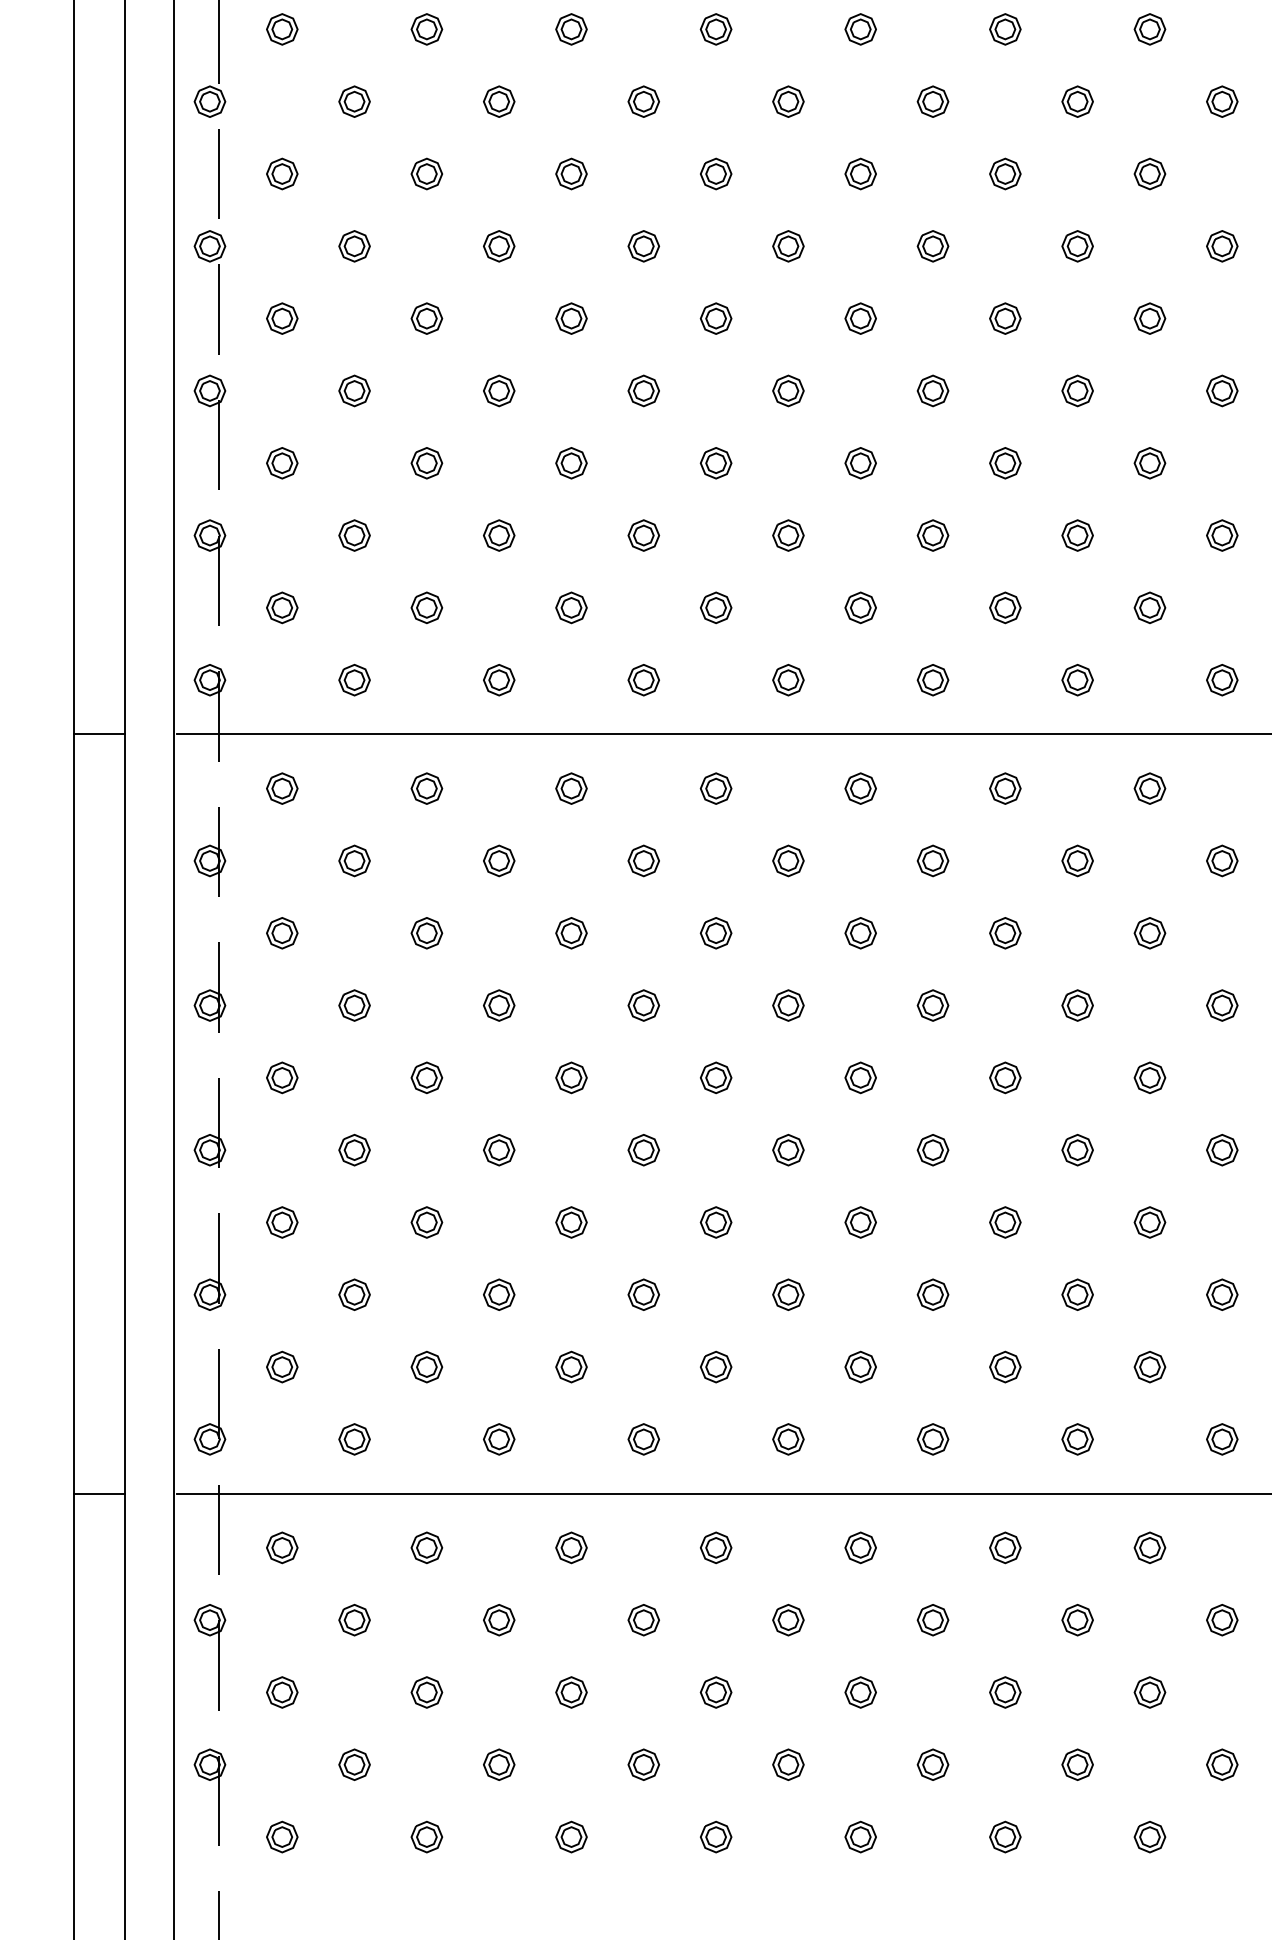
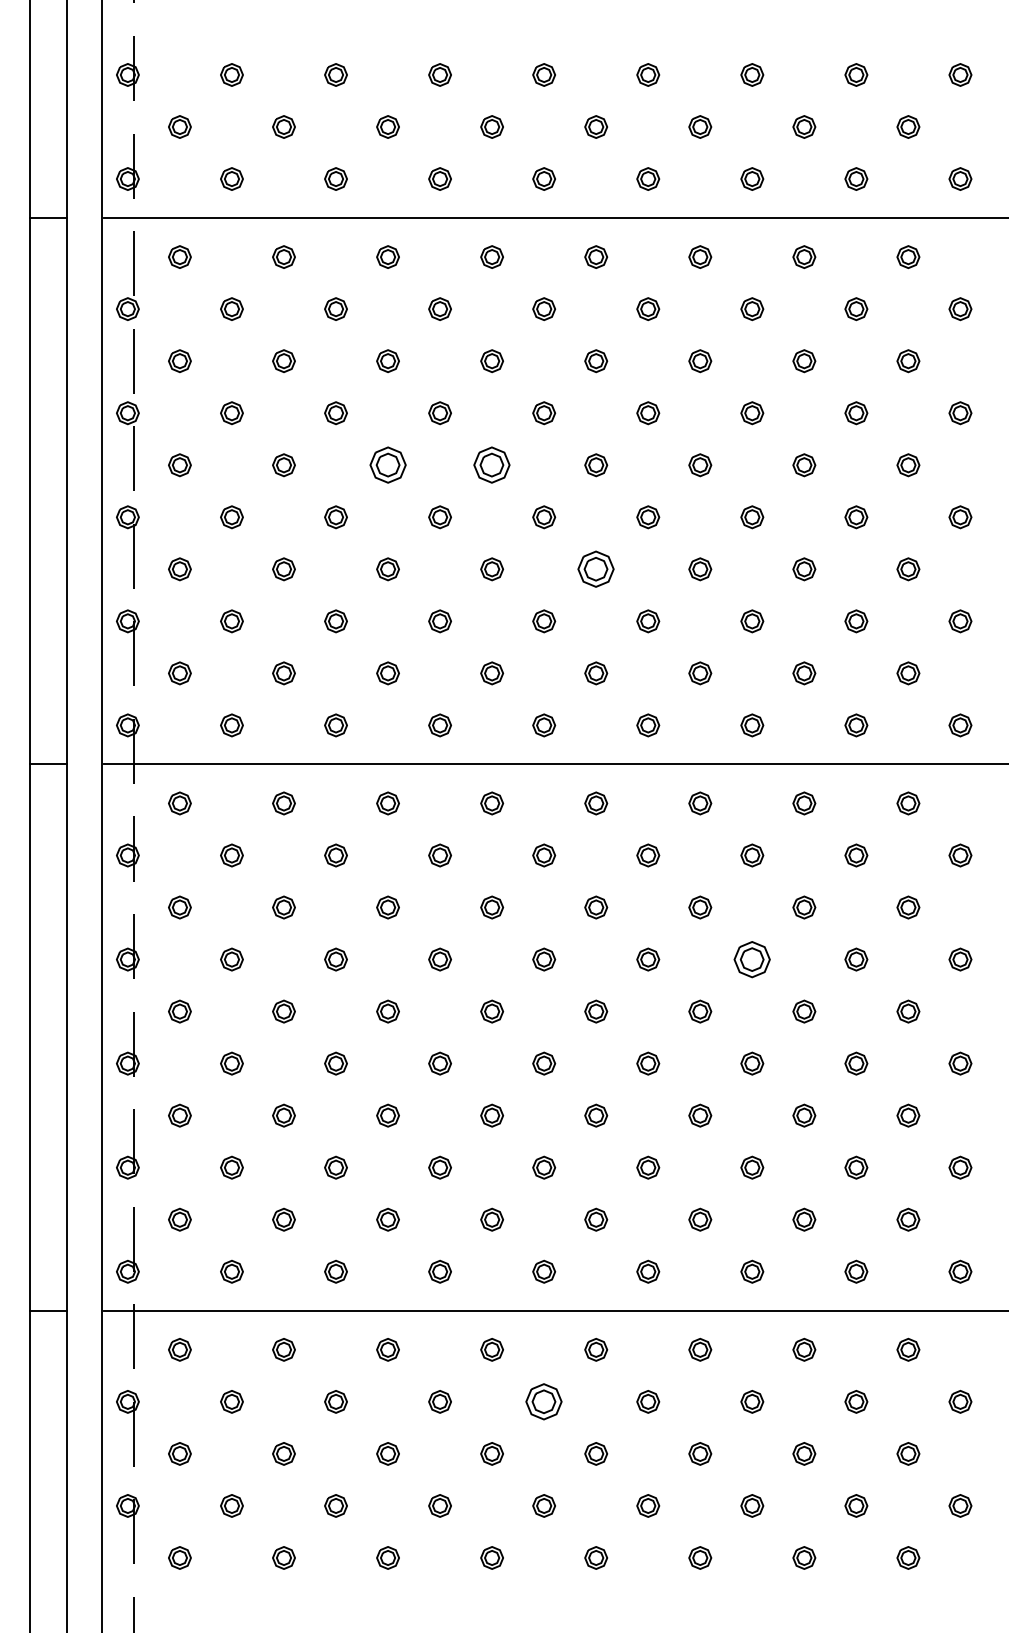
part: (570, 318) -> (387, 465), size x1.6
part: (716, 318) -> (492, 465), size x1.6
part: (861, 463) -> (596, 569), size x1.6
part: (1077, 1005) -> (752, 959), size x1.6
part: (788, 1619) -> (544, 1401), size x1.6

